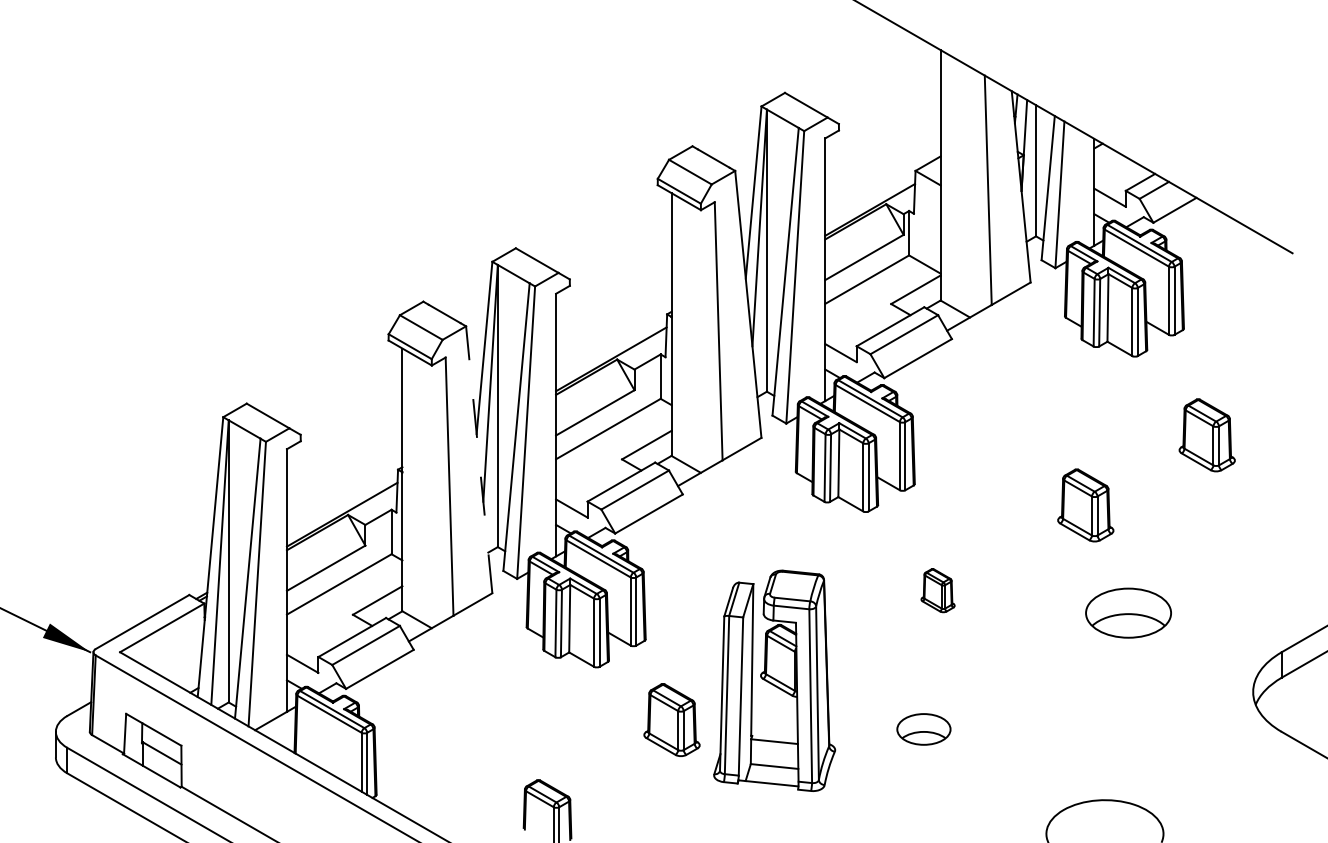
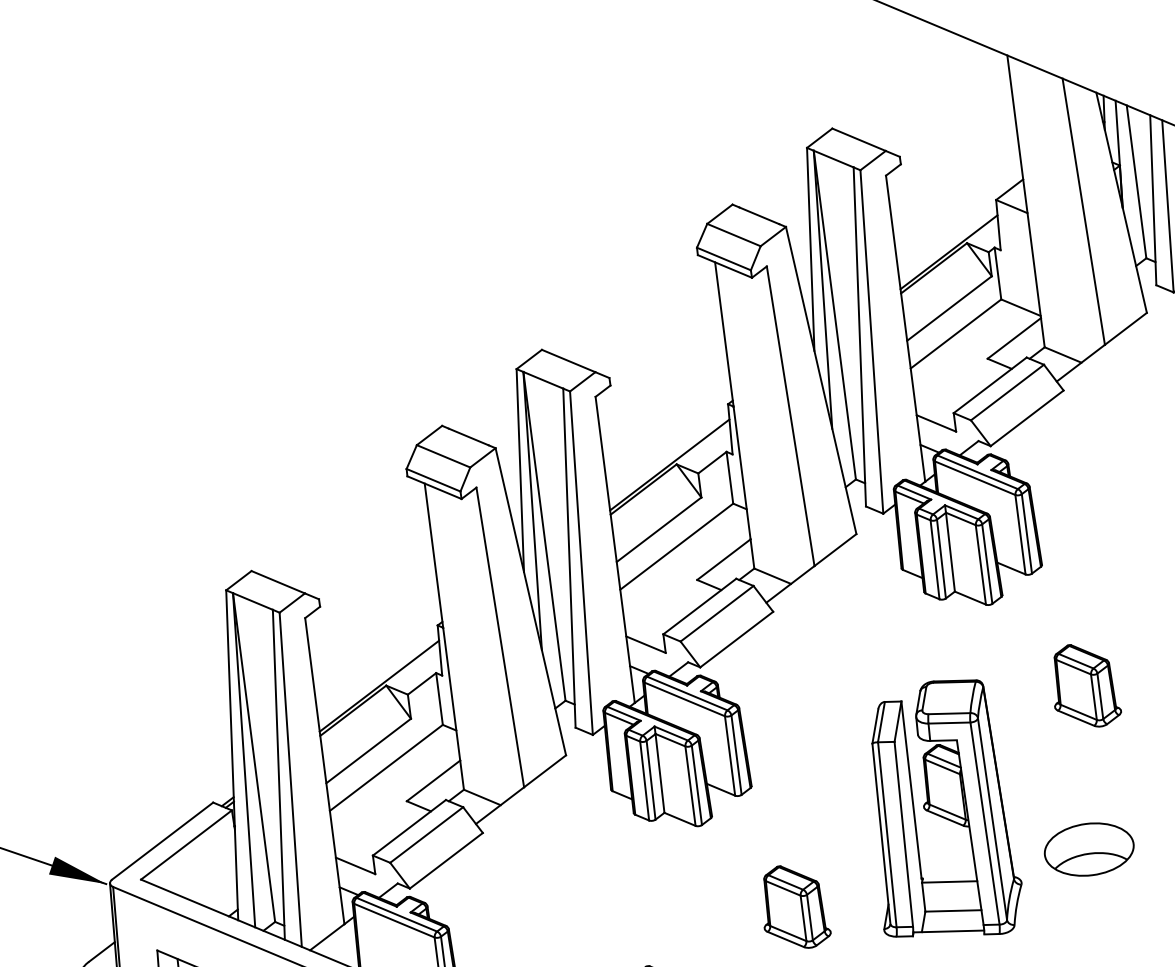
line: (479, 459) -> (531, 601), dashed -> solid
part: (937, 590) -> (1084, 685), size x1.67
part: (774, 680) -> (940, 810), moved
part: (671, 719) -> (794, 906), moved
part: (923, 729) -> (1088, 849), size x1.43

